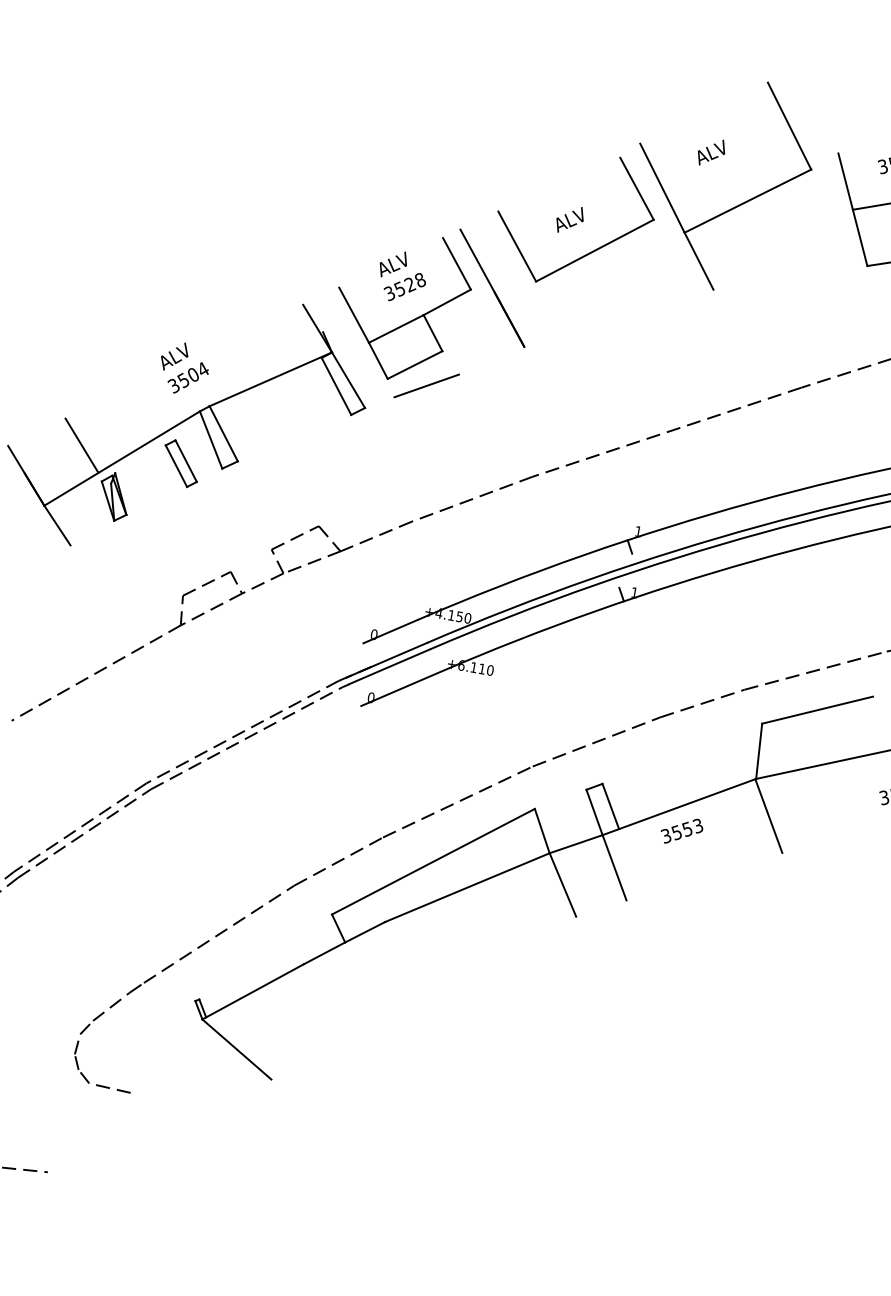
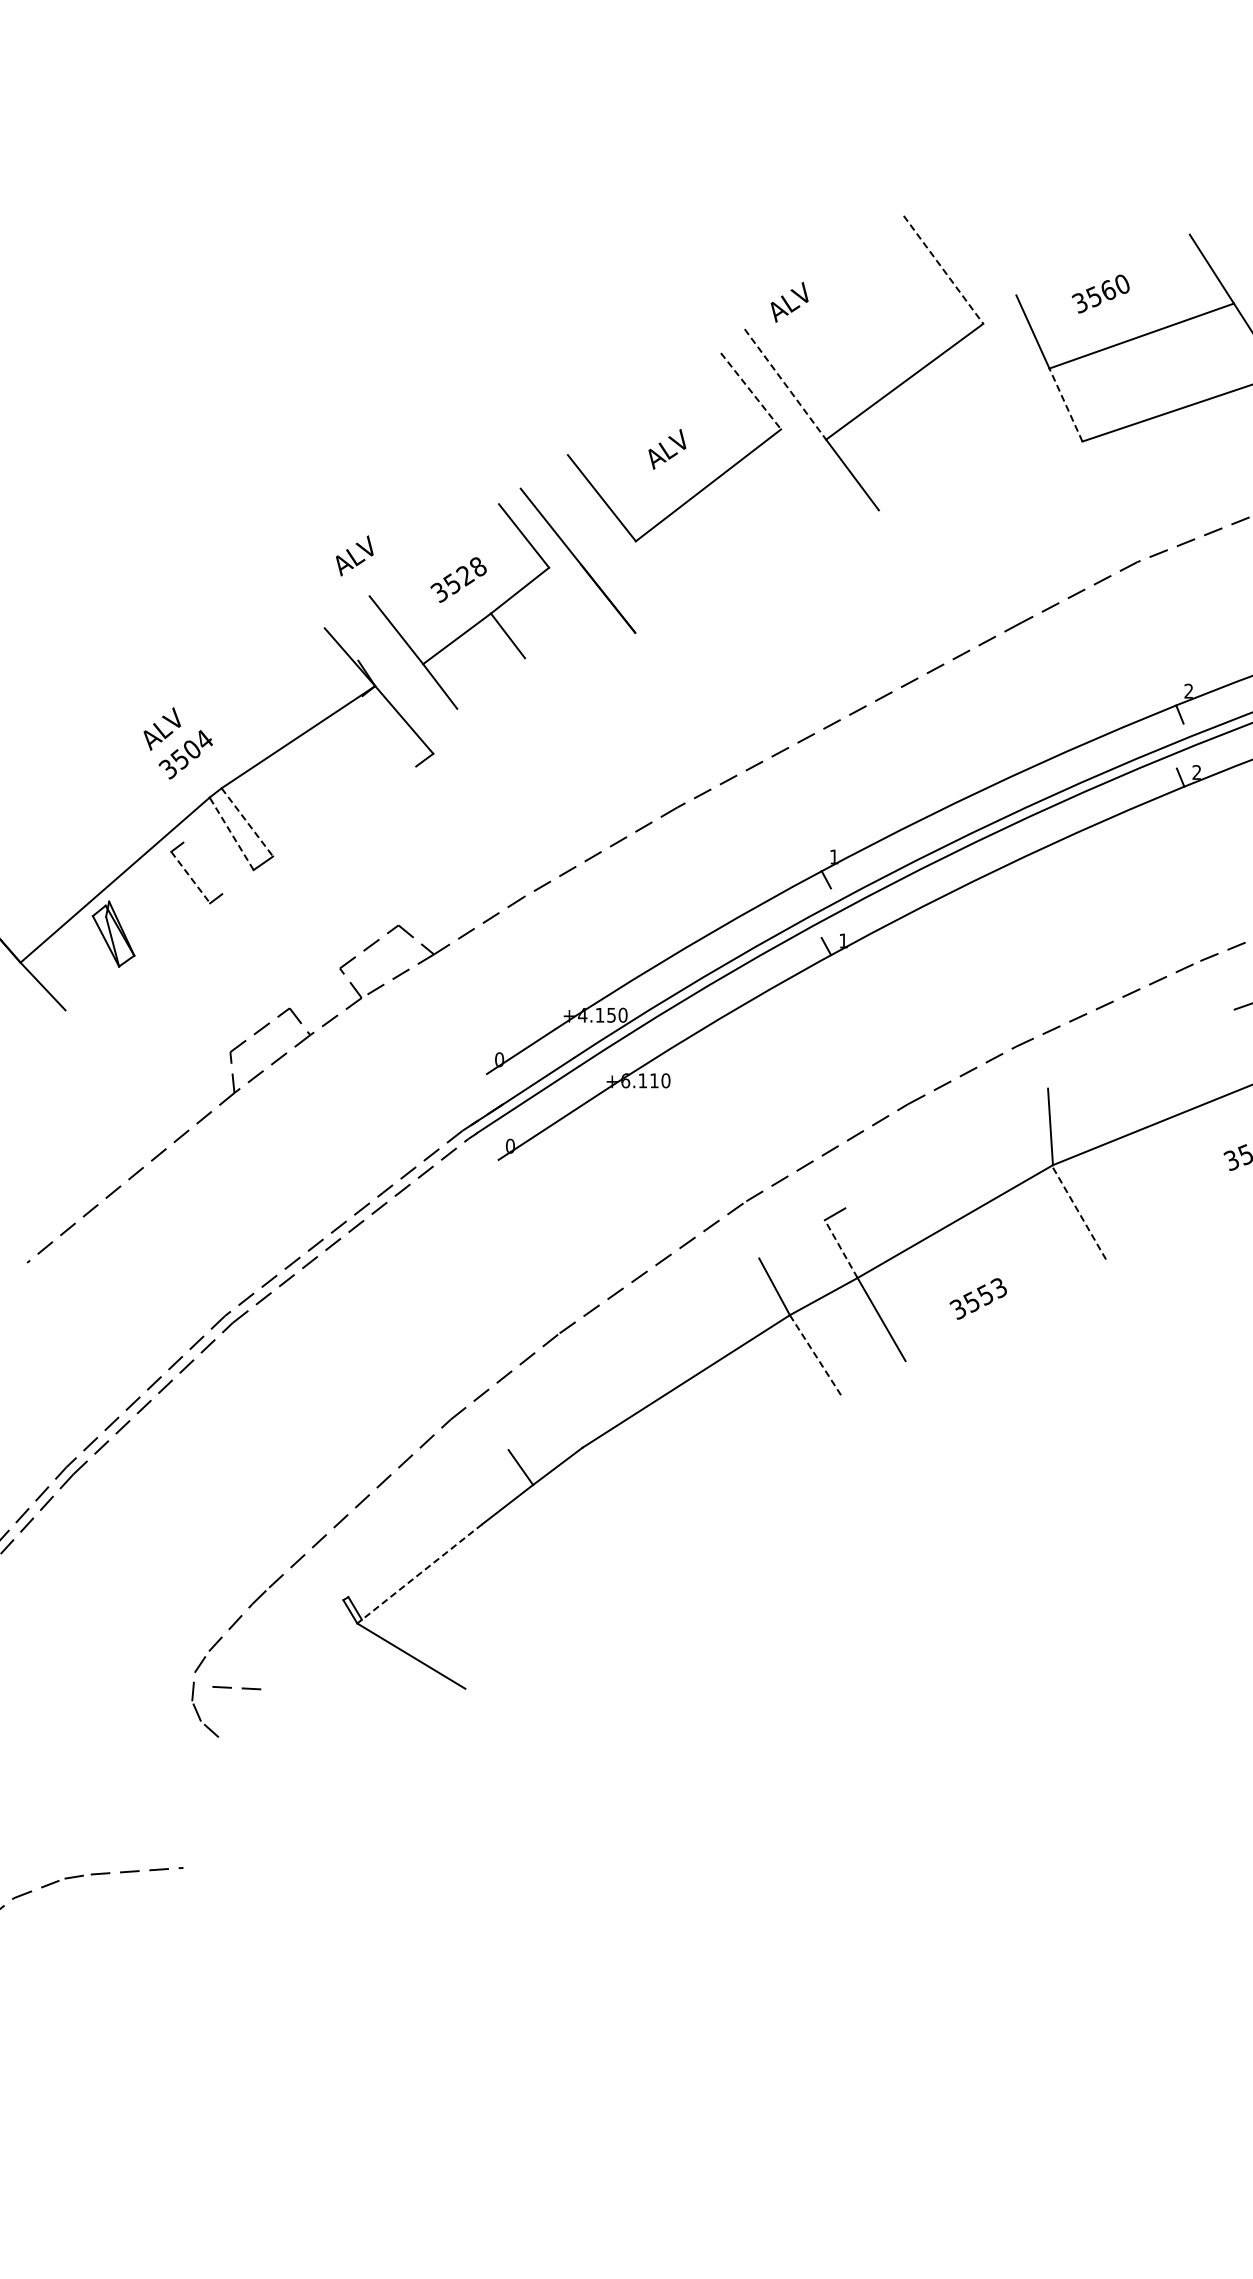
line: (789, 126) -> (943, 270), solid -> dashed
text: (711, 151) -> (789, 301), moved
line: (662, 188) -> (785, 384), solid -> dashed
line: (637, 189) -> (751, 391), solid -> dashed
line: (859, 237) -> (1065, 404), solid -> dashed
text: (393, 264) -> (354, 555), moved
line: (415, 365) -> (491, 683), removed
line: (336, 386) -> (389, 731), removed
line: (426, 386) -> (511, 709), removed
line: (223, 433) -> (247, 822), solid -> dashed
line: (211, 439) -> (231, 833), solid -> dashed
line: (81, 445) -> (57, 872), removed
line: (185, 461) -> (202, 868), removed
line: (176, 466) -> (191, 877), solid -> dashed
line: (817, 709) -> (1120, 1056), removed
line: (610, 805) -> (861, 1236), removed
line: (594, 812) -> (841, 1248), solid -> dashed
line: (768, 815) -> (1078, 1212), solid -> dashed
text: (681, 830) -> (977, 1298), moved
line: (433, 861) -> (633, 1354), removed
line: (563, 884) -> (815, 1354), solid -> dashed
line: (253, 991) -> (419, 1573), solid -> dashed
line: (109, 1088) -> (231, 1688), moved

